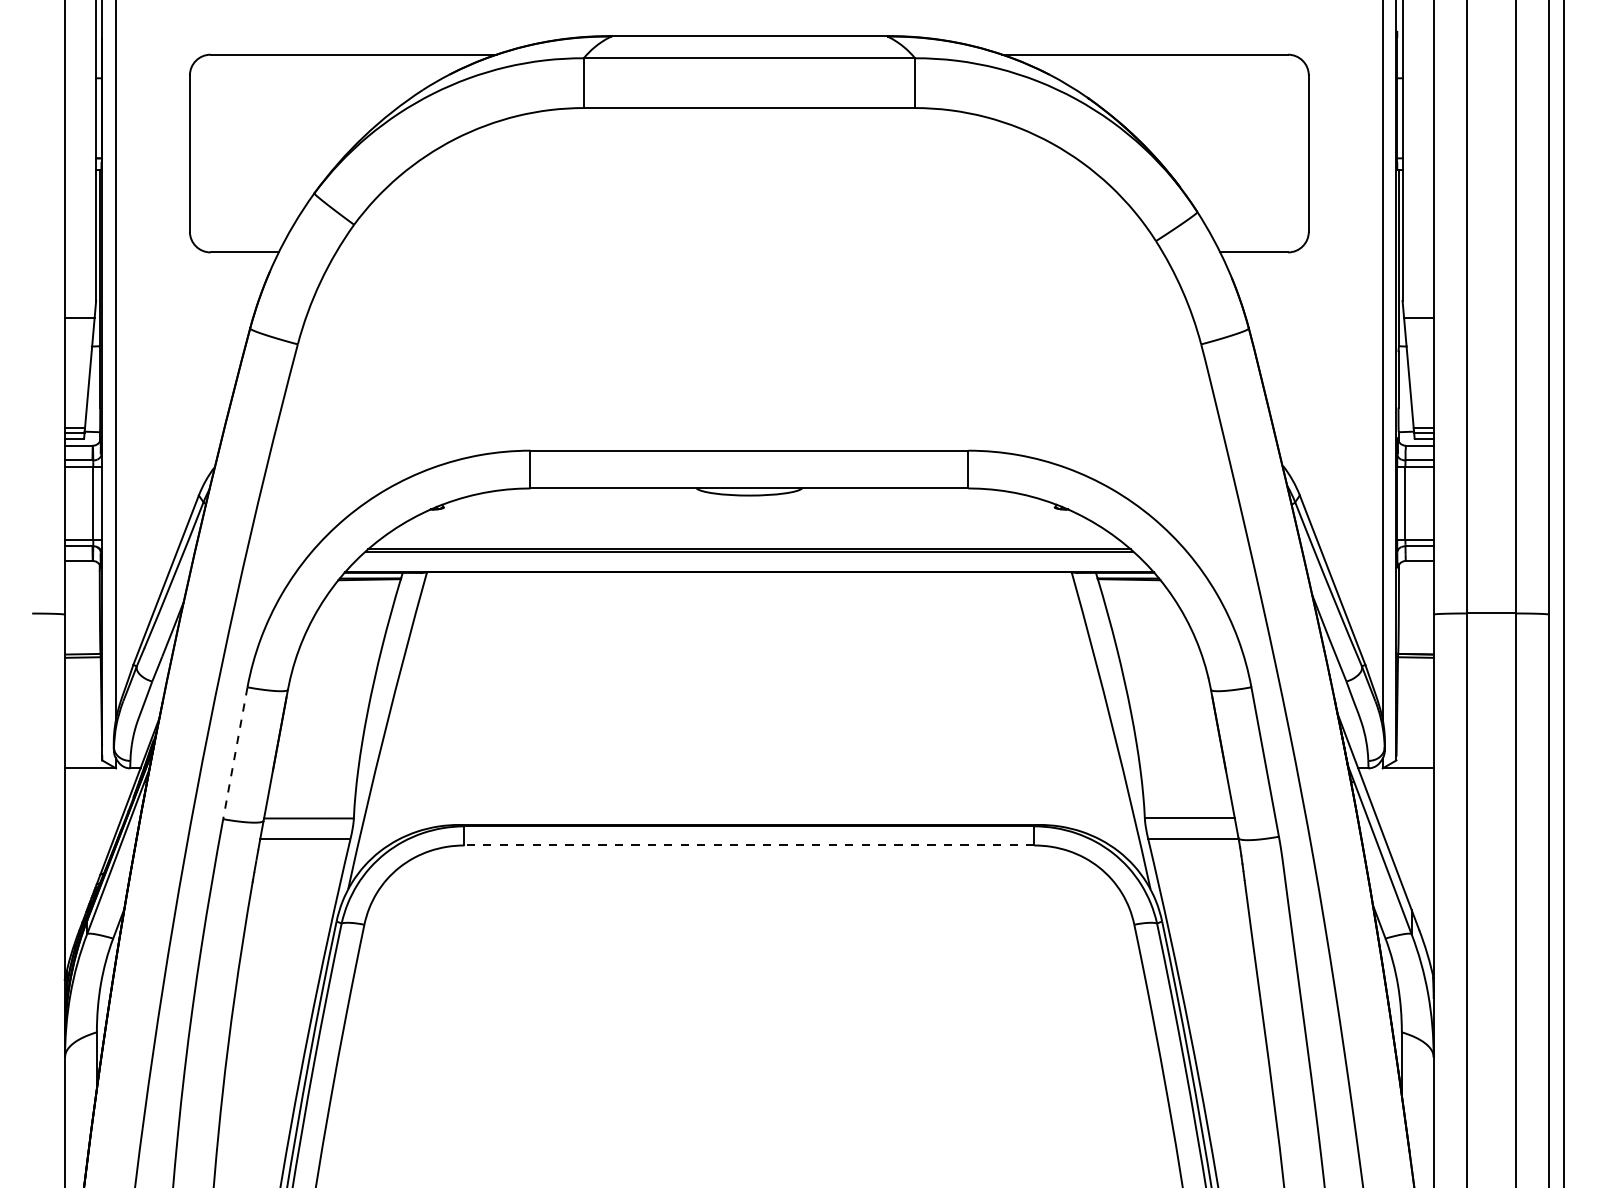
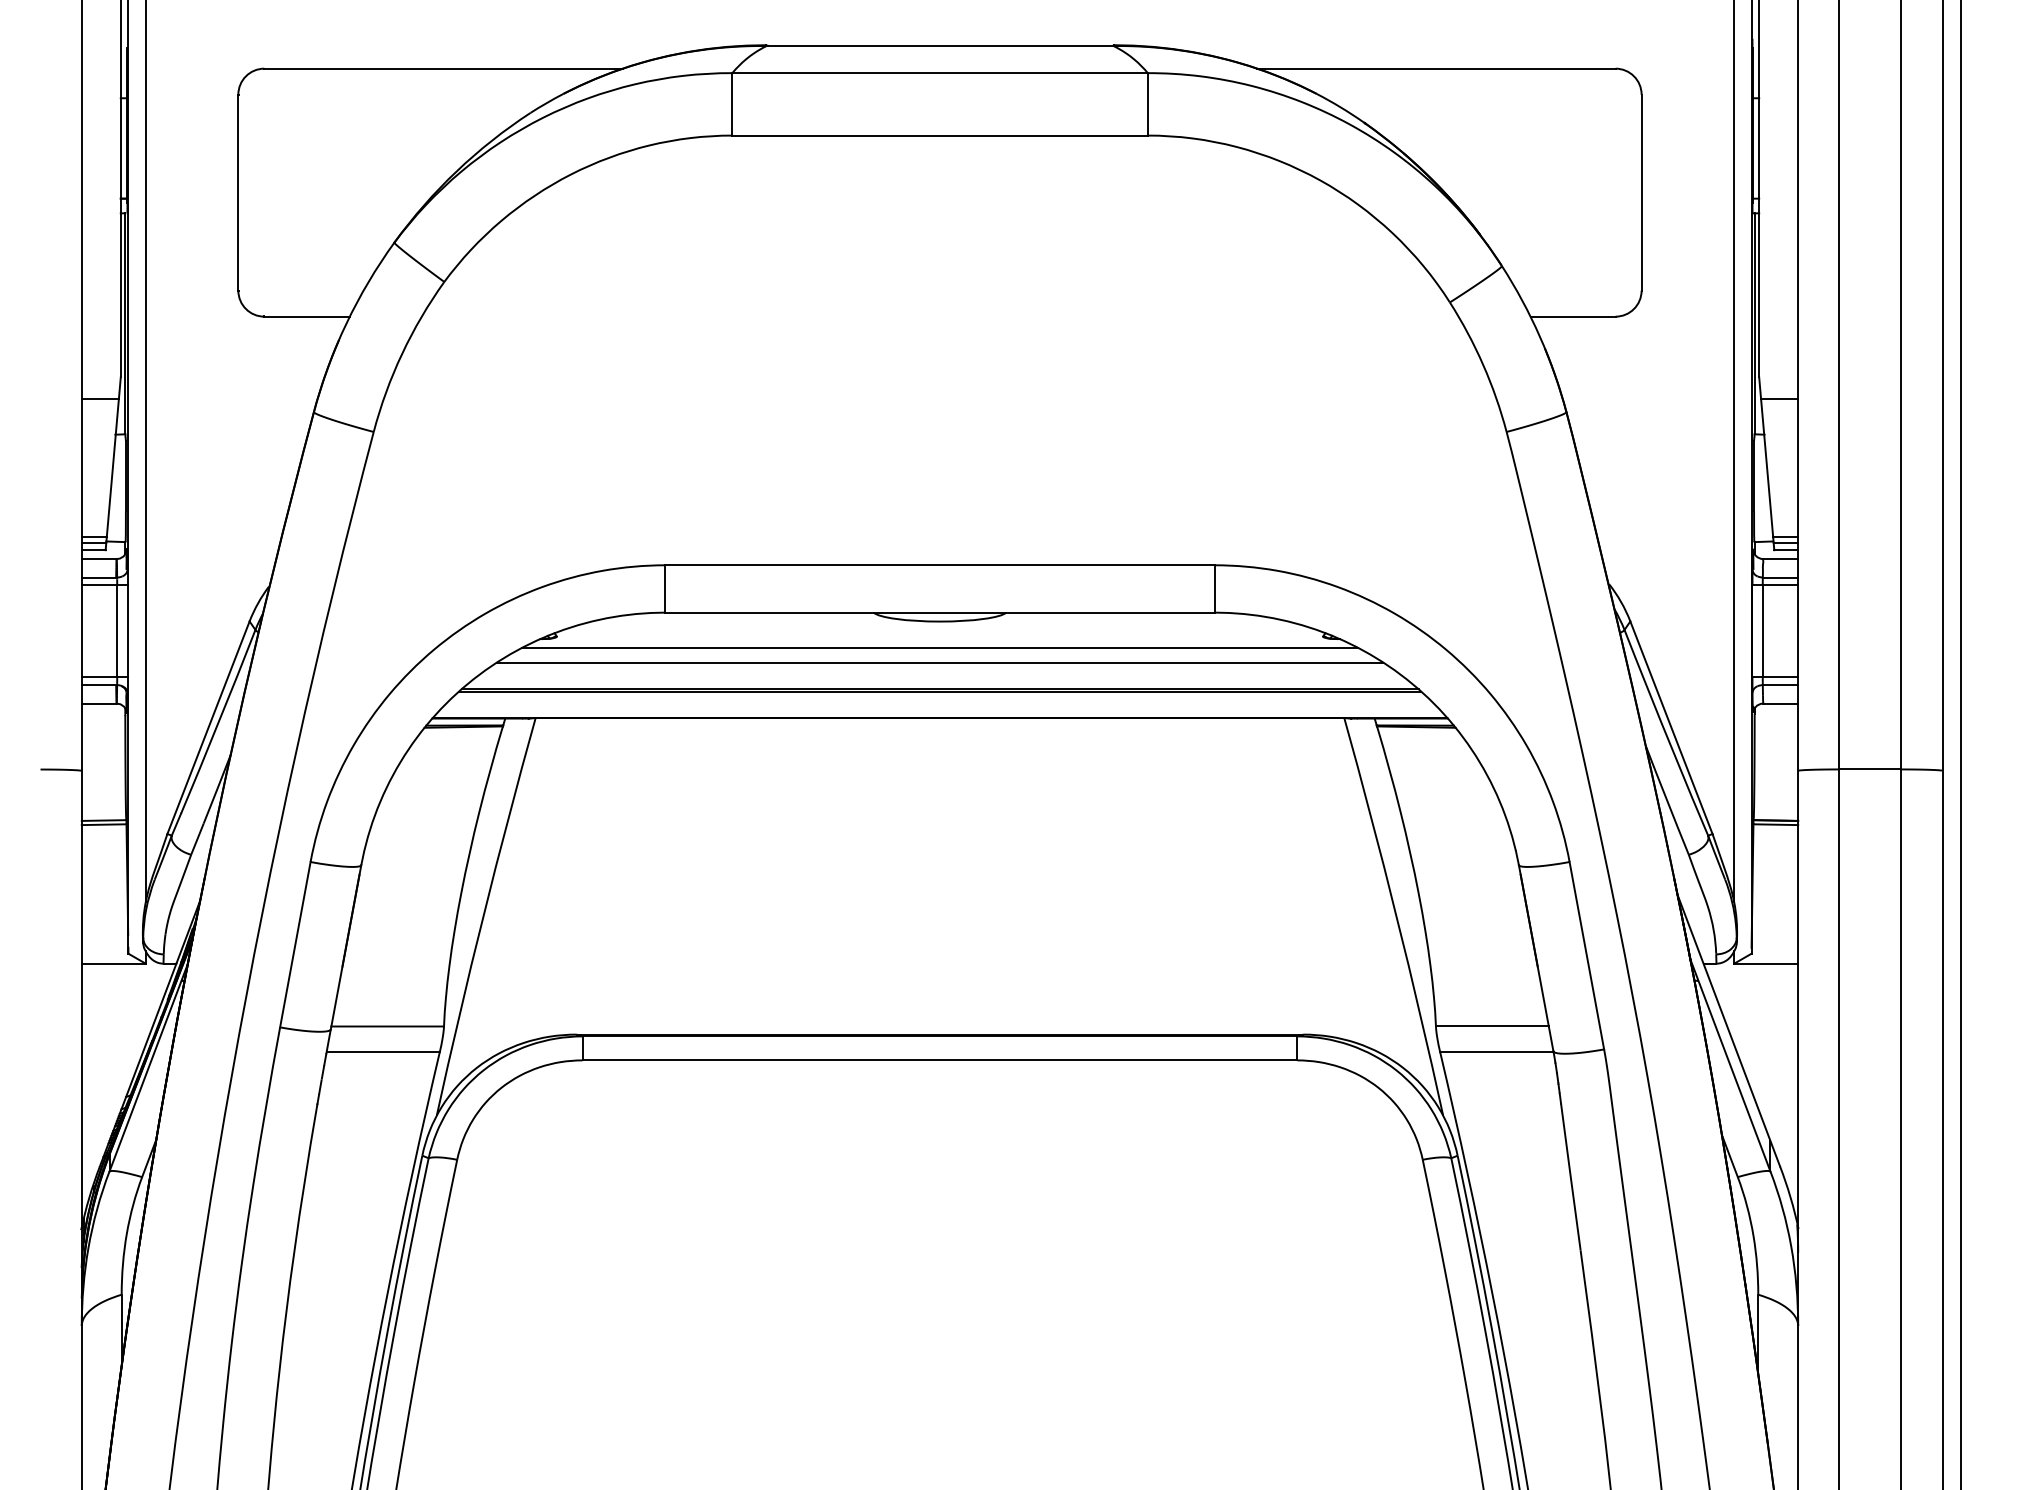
line: (748, 516) -> (938, 647), added
line: (749, 528) -> (940, 662), added
line: (235, 753) -> (295, 945), dashed -> solid
line: (749, 845) -> (940, 1060), dashed -> solid

